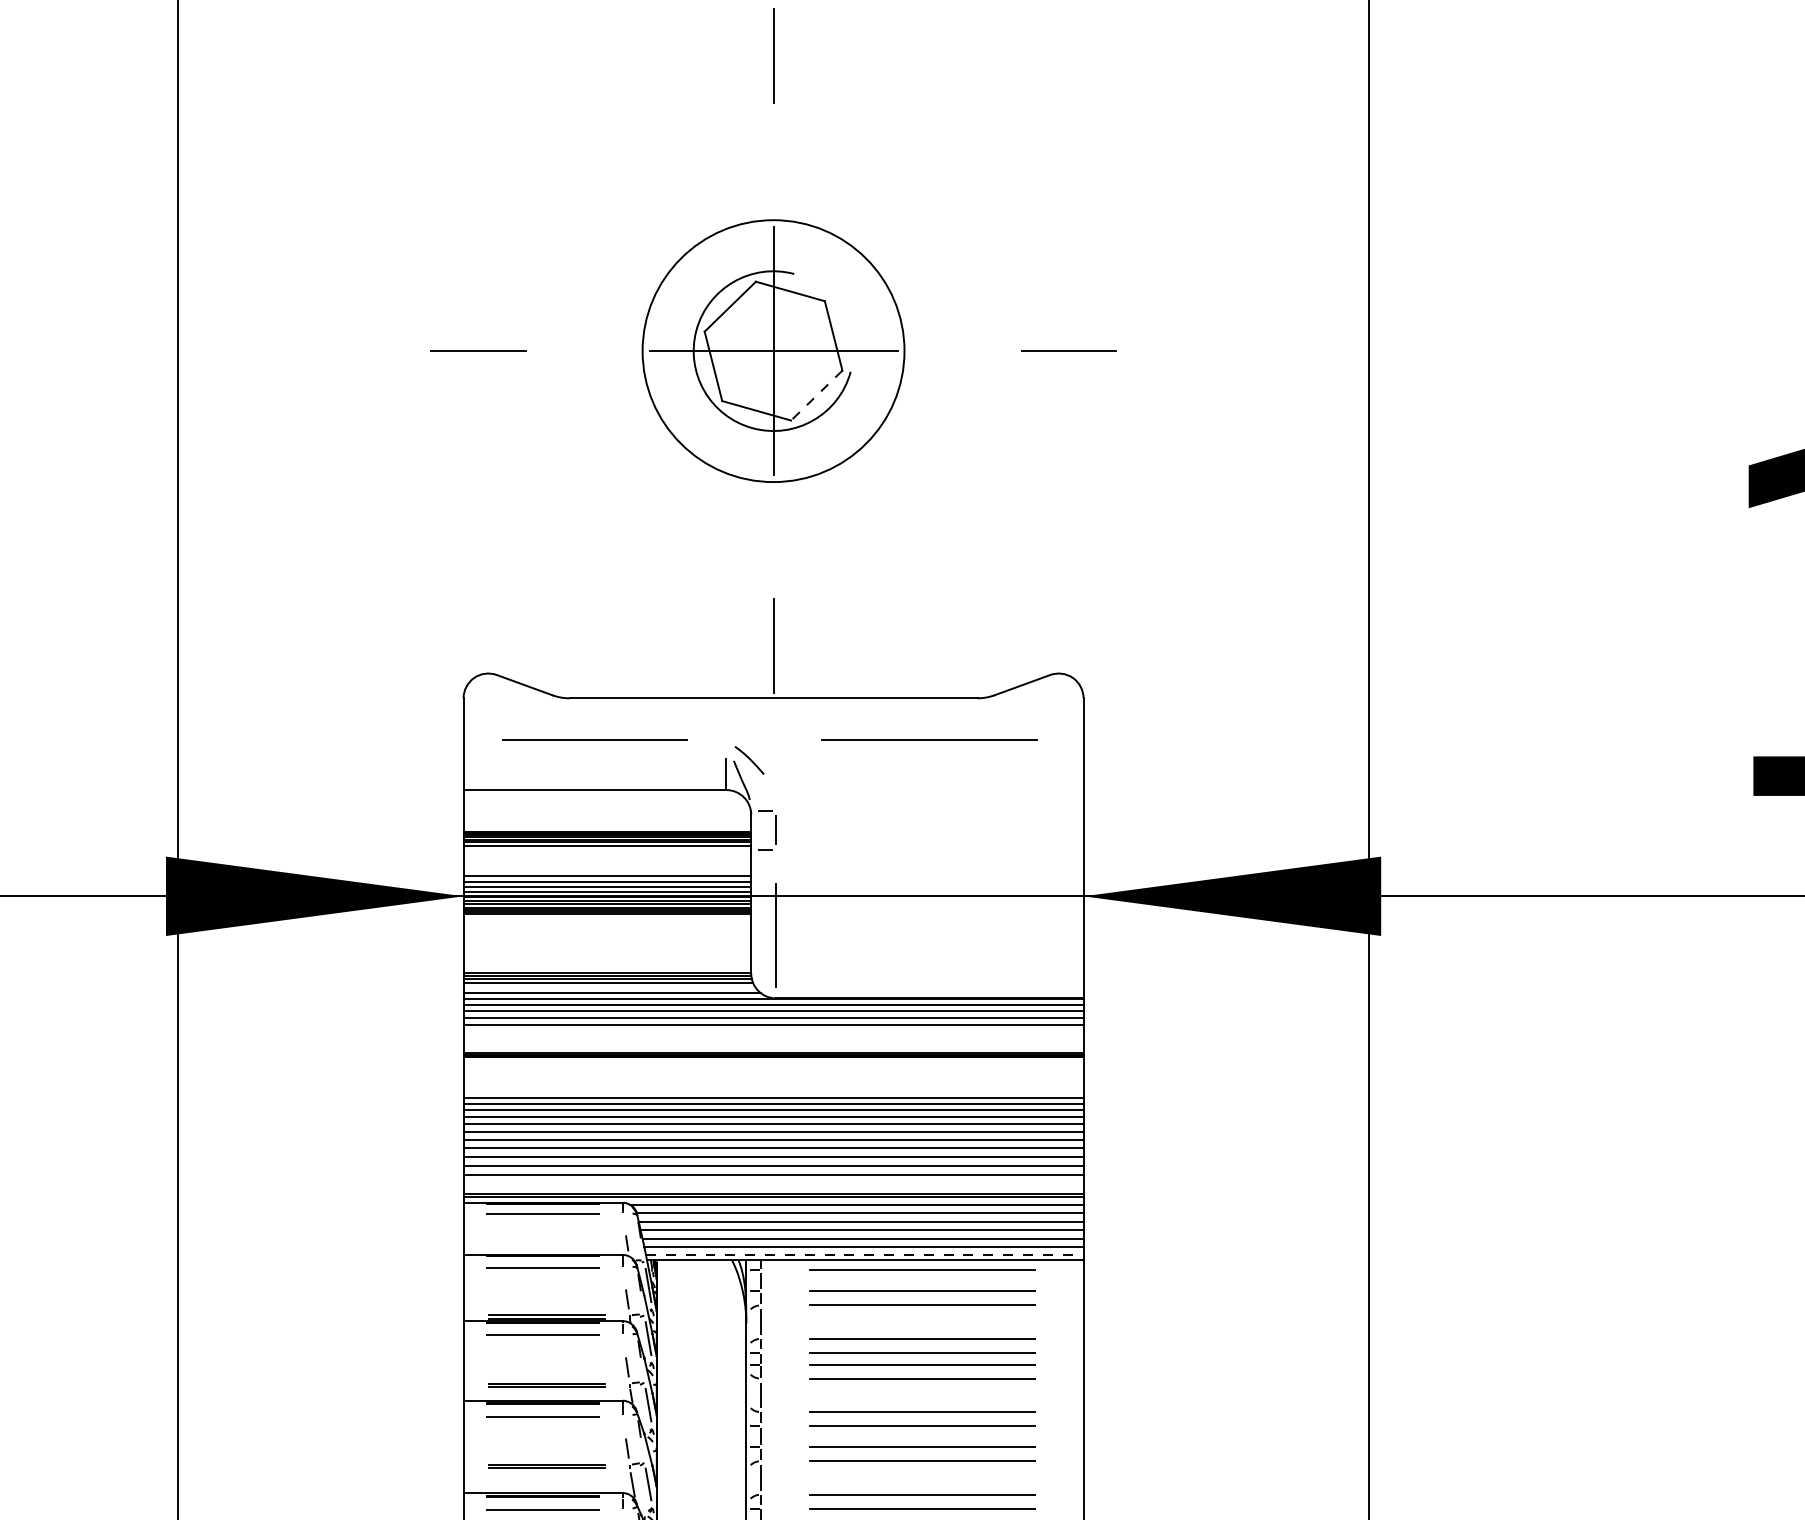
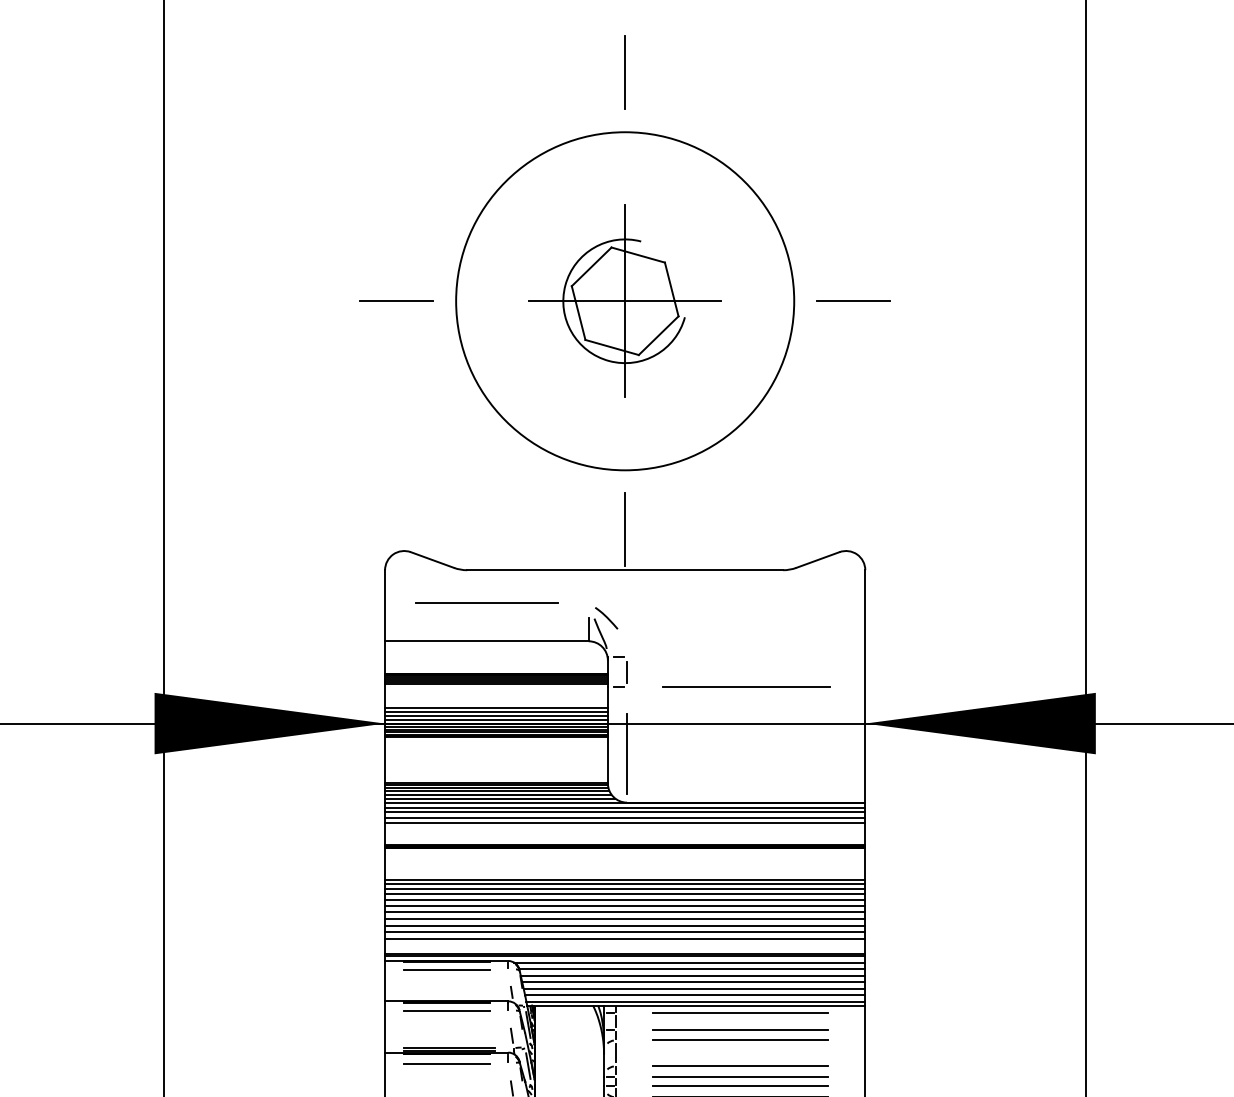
circle: (773, 350) -> (625, 300), size x1.67
line: (816, 395) -> (658, 335), dashed -> solid
line: (929, 739) -> (745, 687), moved
line: (609, 988) -> (498, 794), added
line: (864, 1255) -> (695, 1001), dashed -> solid

